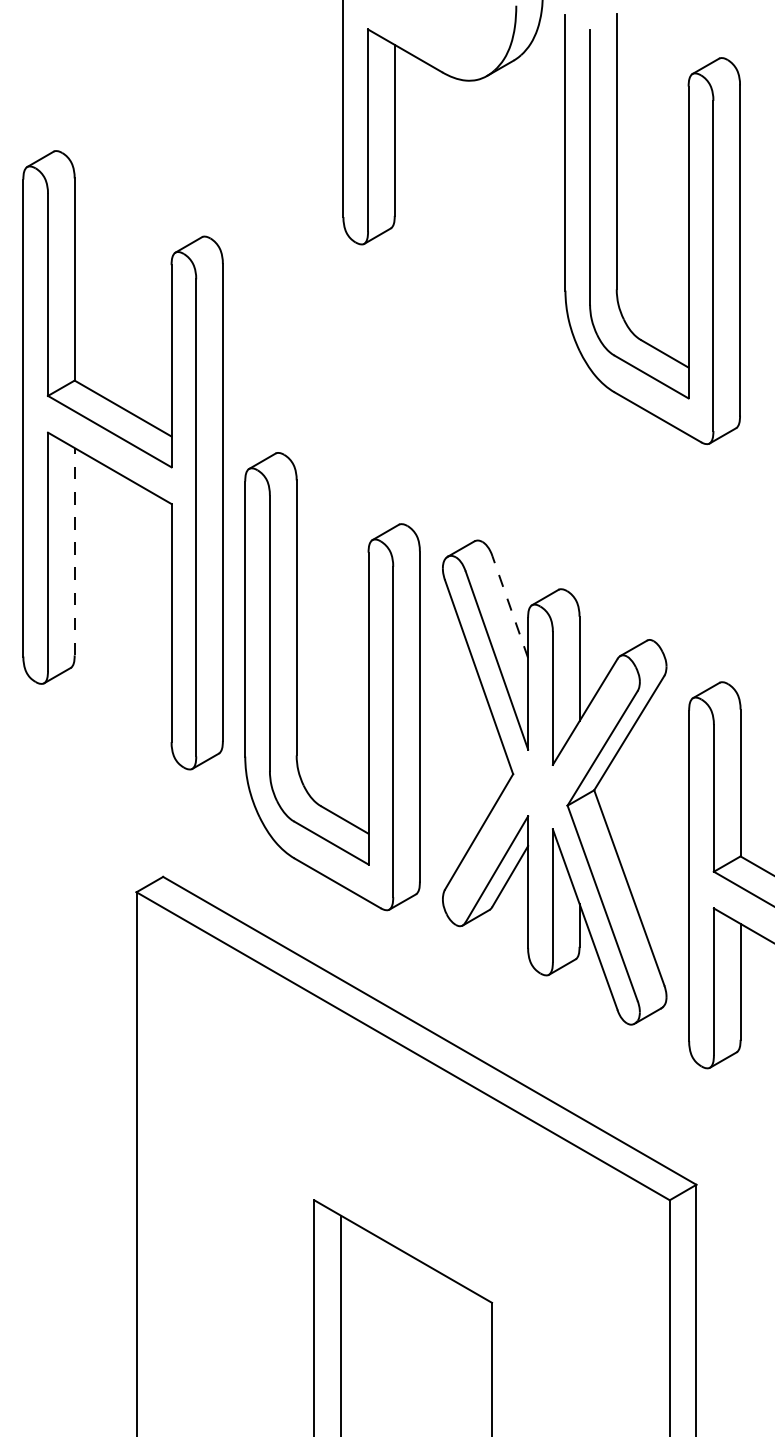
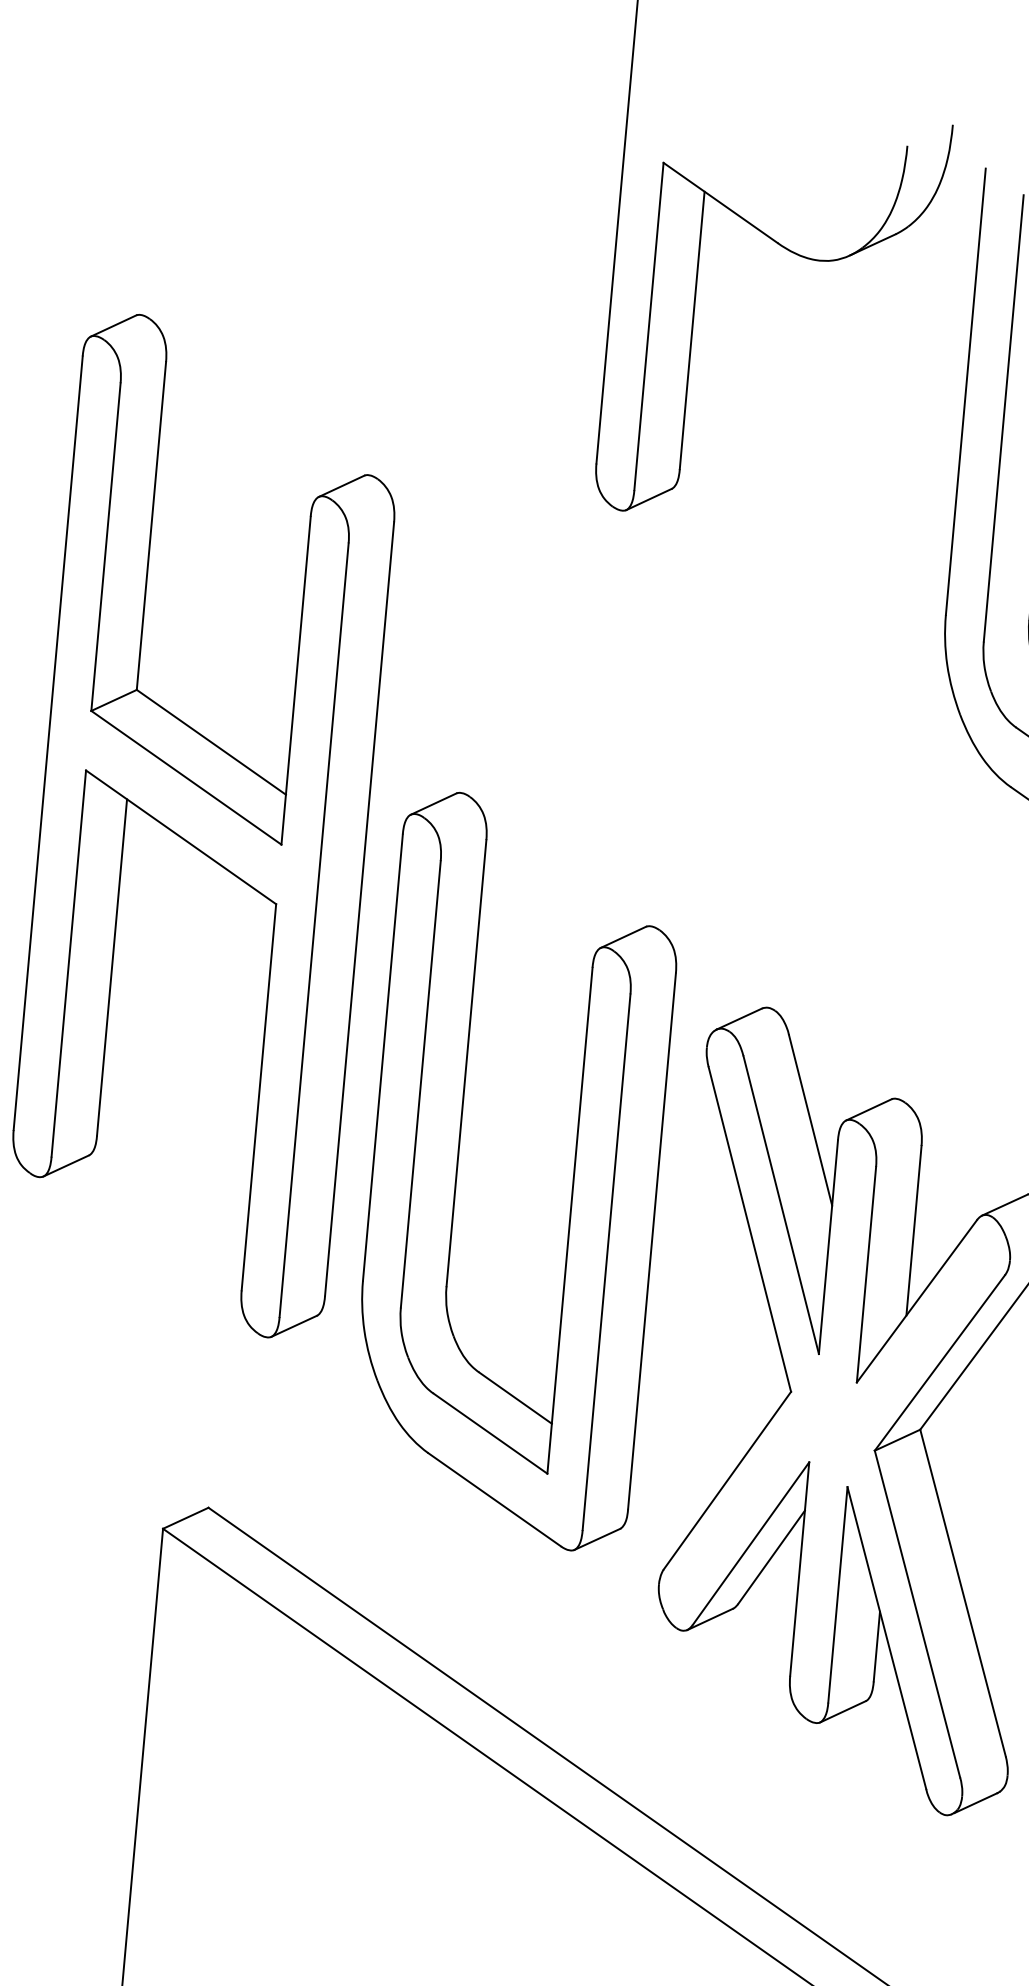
line: (74, 551) -> (111, 967), dashed -> solid
line: (510, 606) -> (811, 1119), dashed -> solid
part: (297, 681) -> (458, 1166), moved

